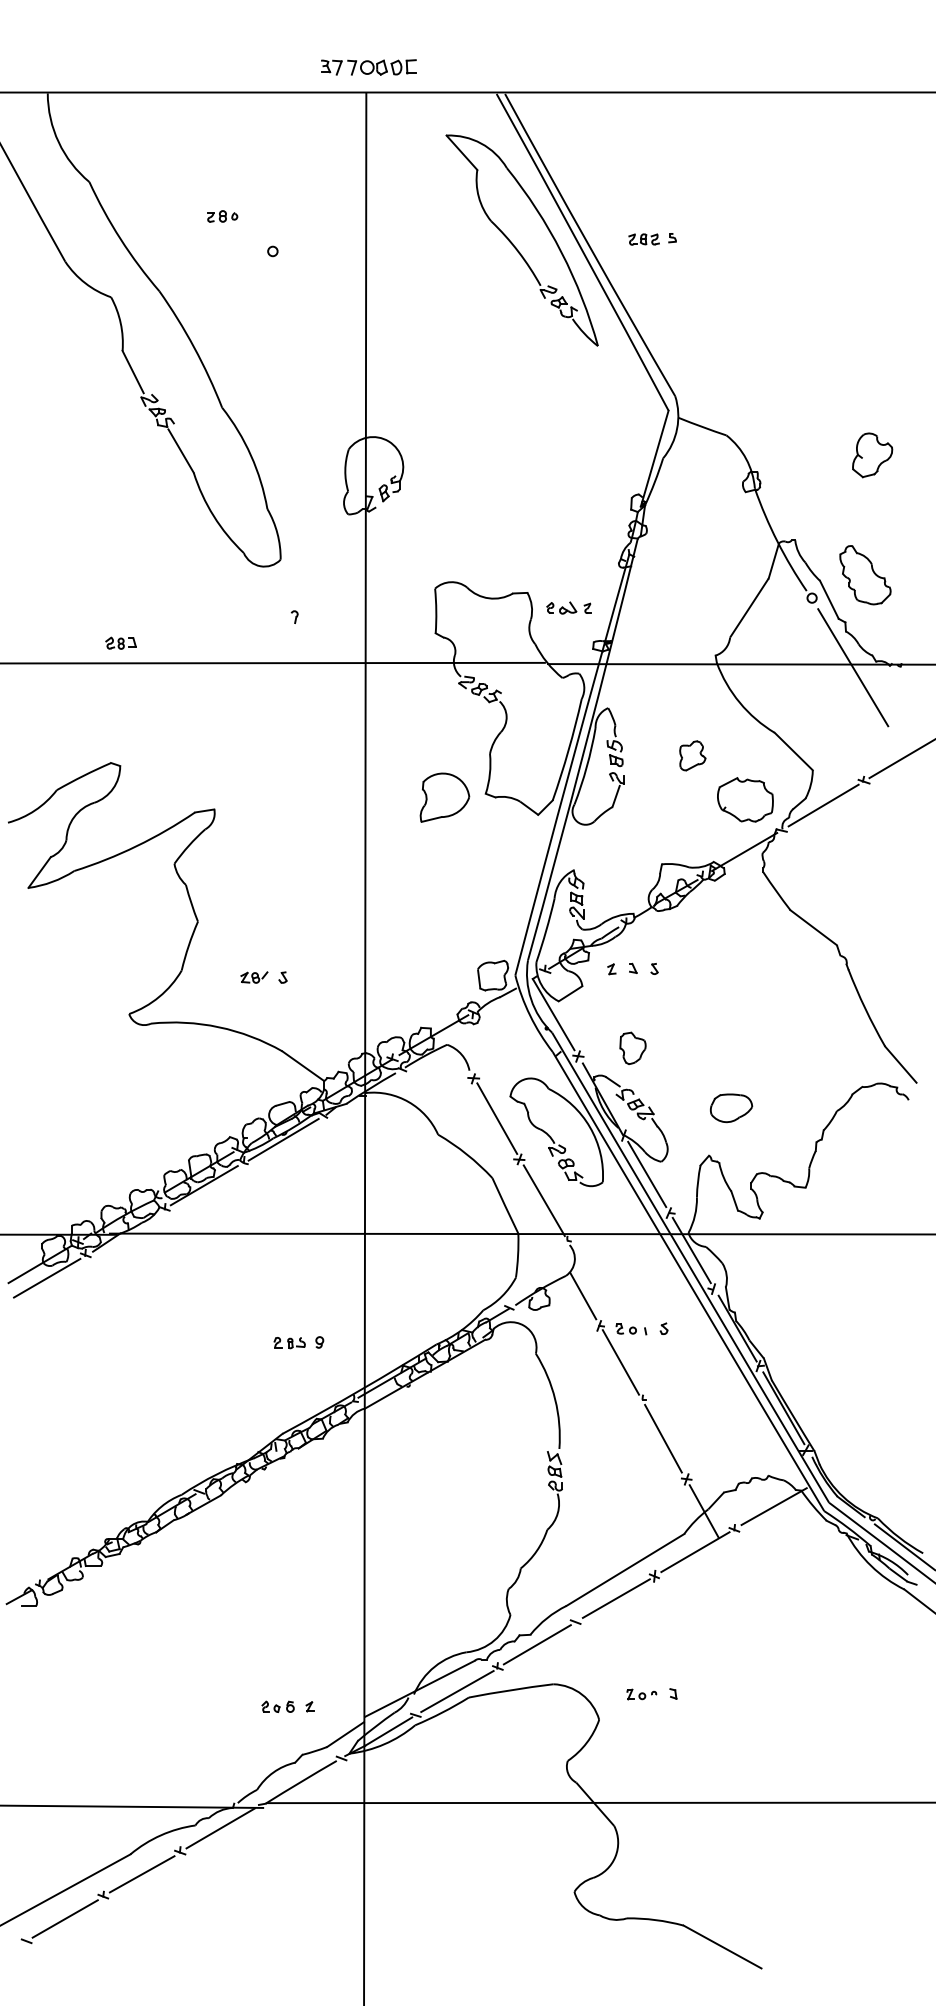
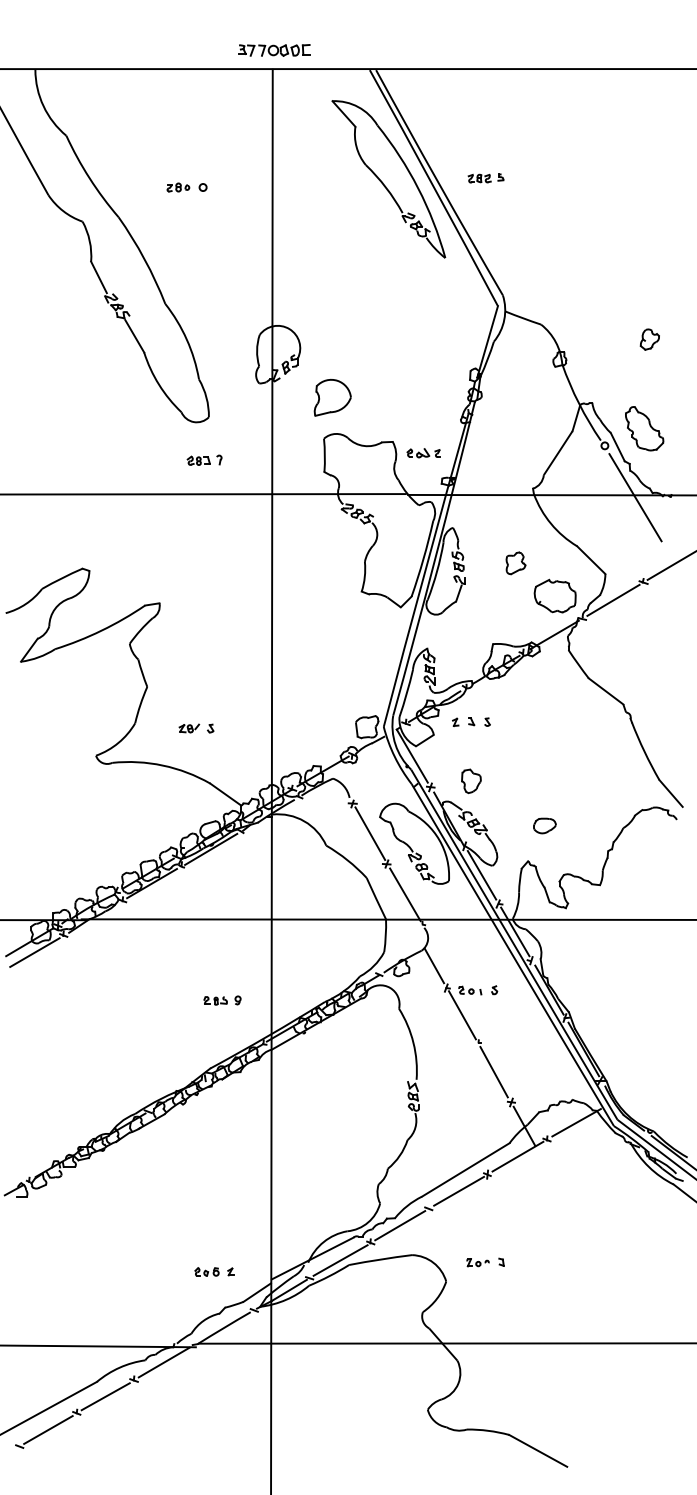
part: (222, 216) -> (178, 187), moved
part: (872, 455) -> (649, 339), size x0.62
part: (120, 642) -> (198, 460), moved
part: (444, 797) -> (332, 397), moved
part: (731, 1108) -> (544, 826), size x0.71

